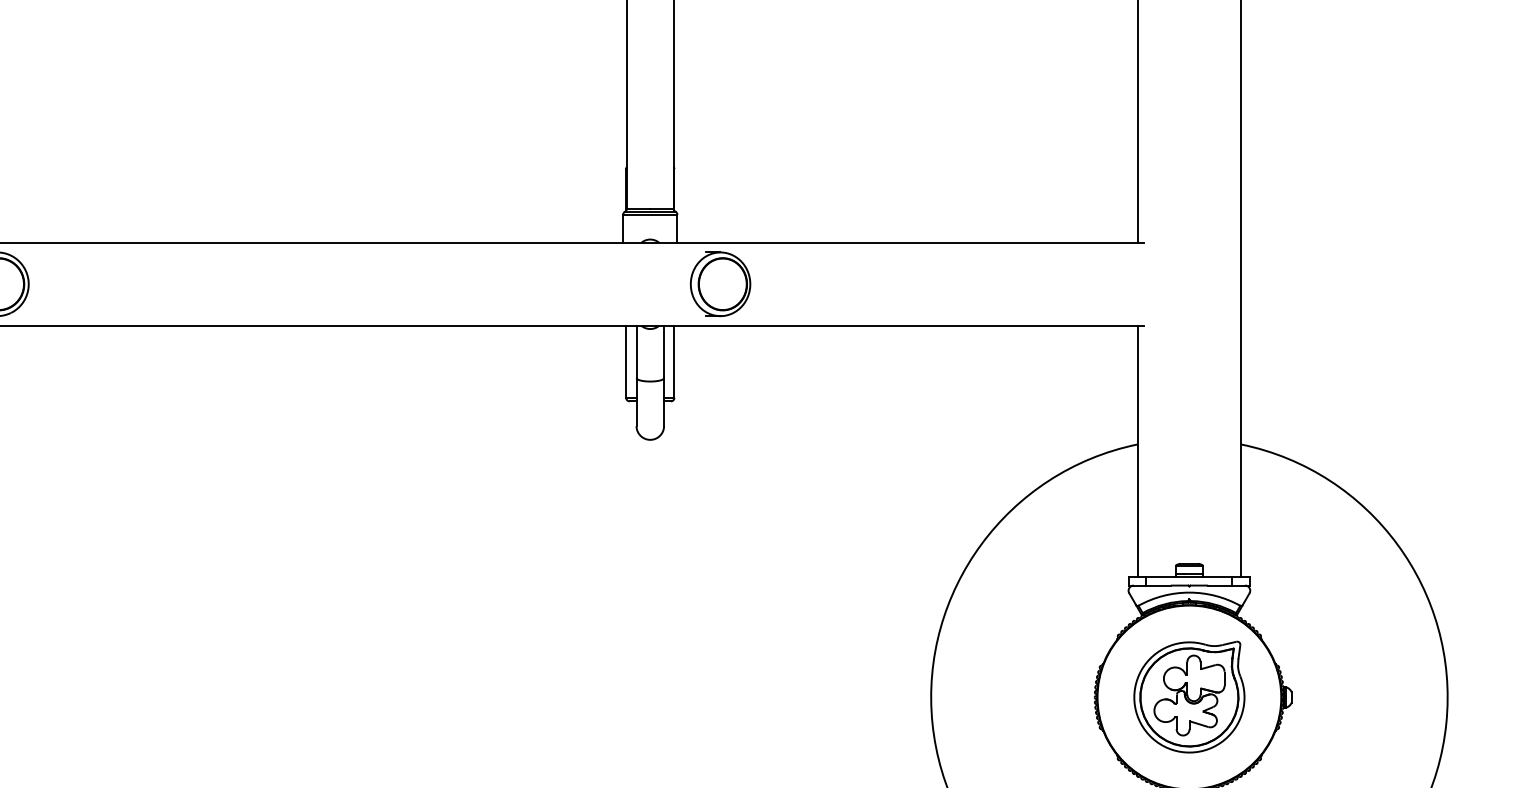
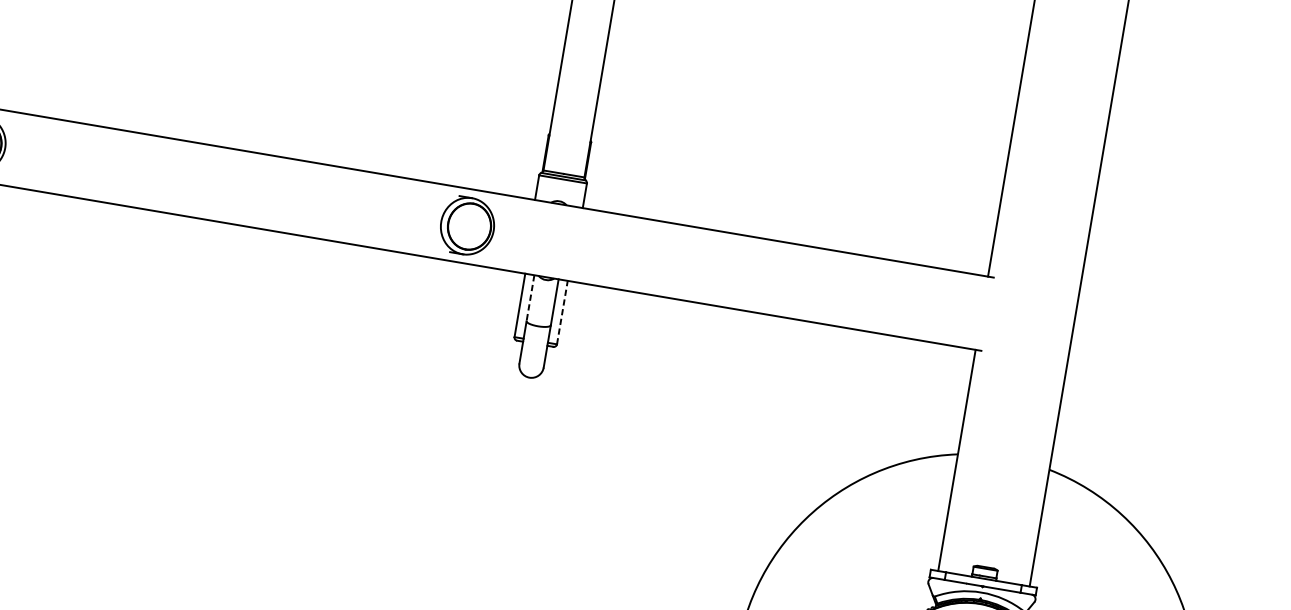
part: (720, 284) -> (467, 226), moved
line: (636, 352) -> (530, 298), solid -> dashed
line: (674, 361) -> (562, 312), solid -> dashed

